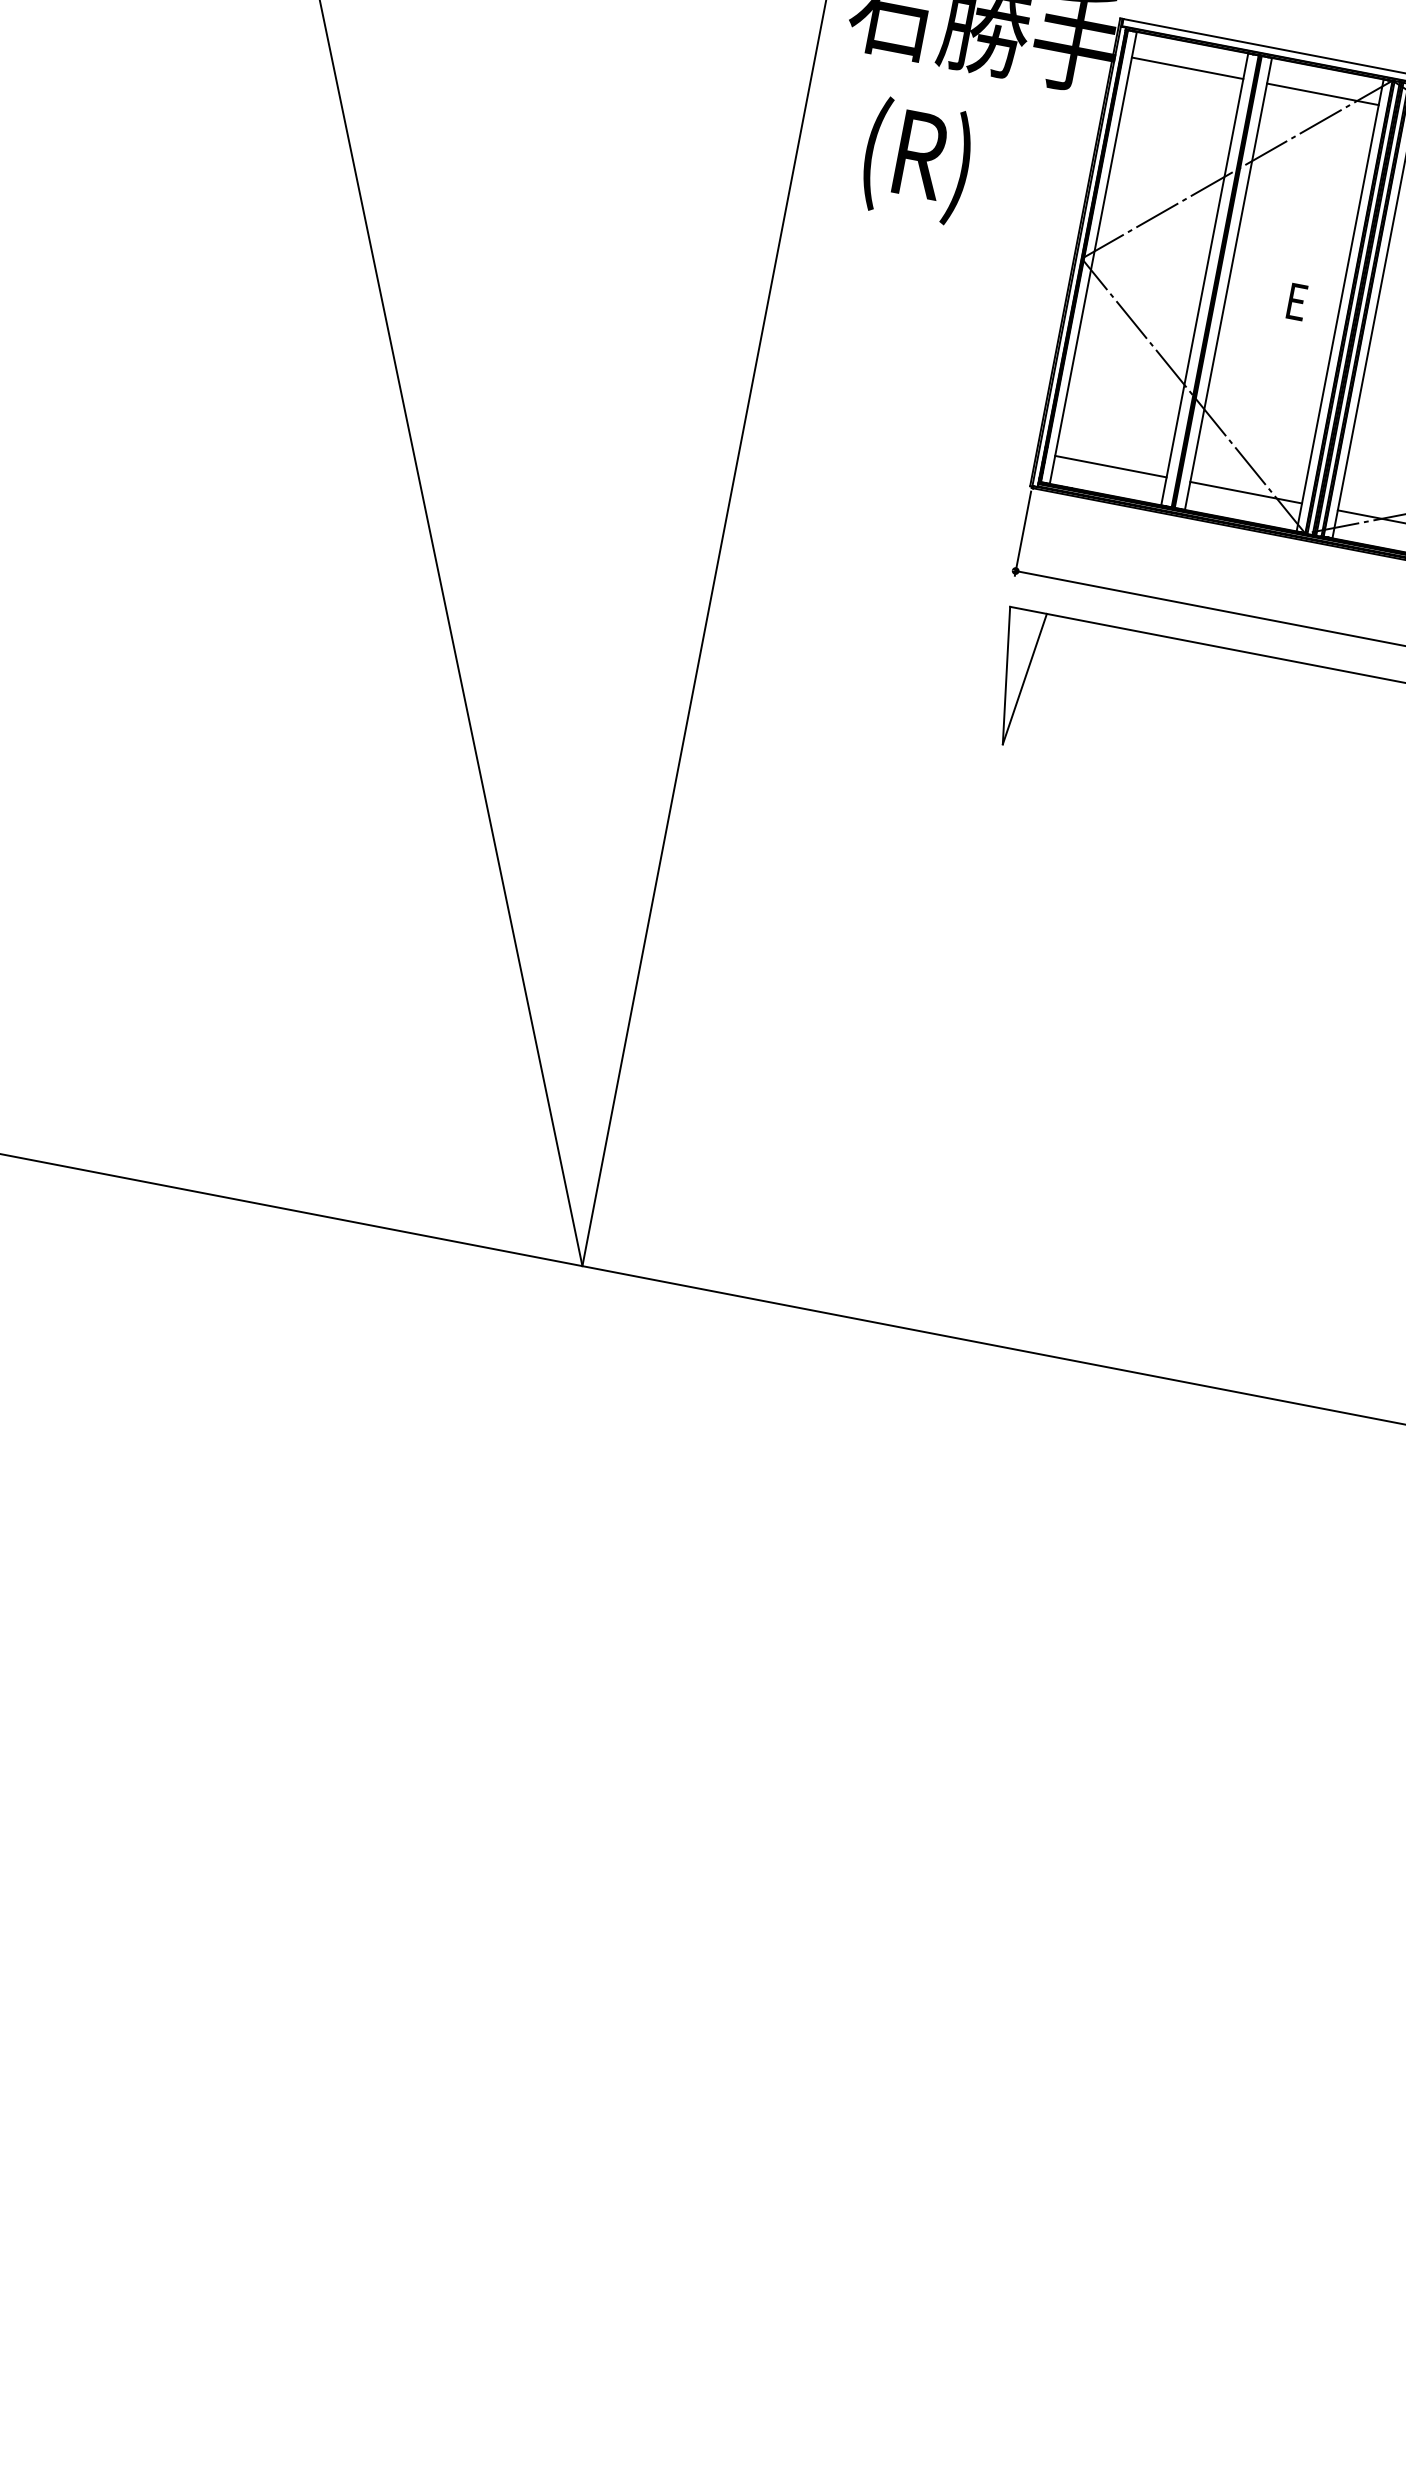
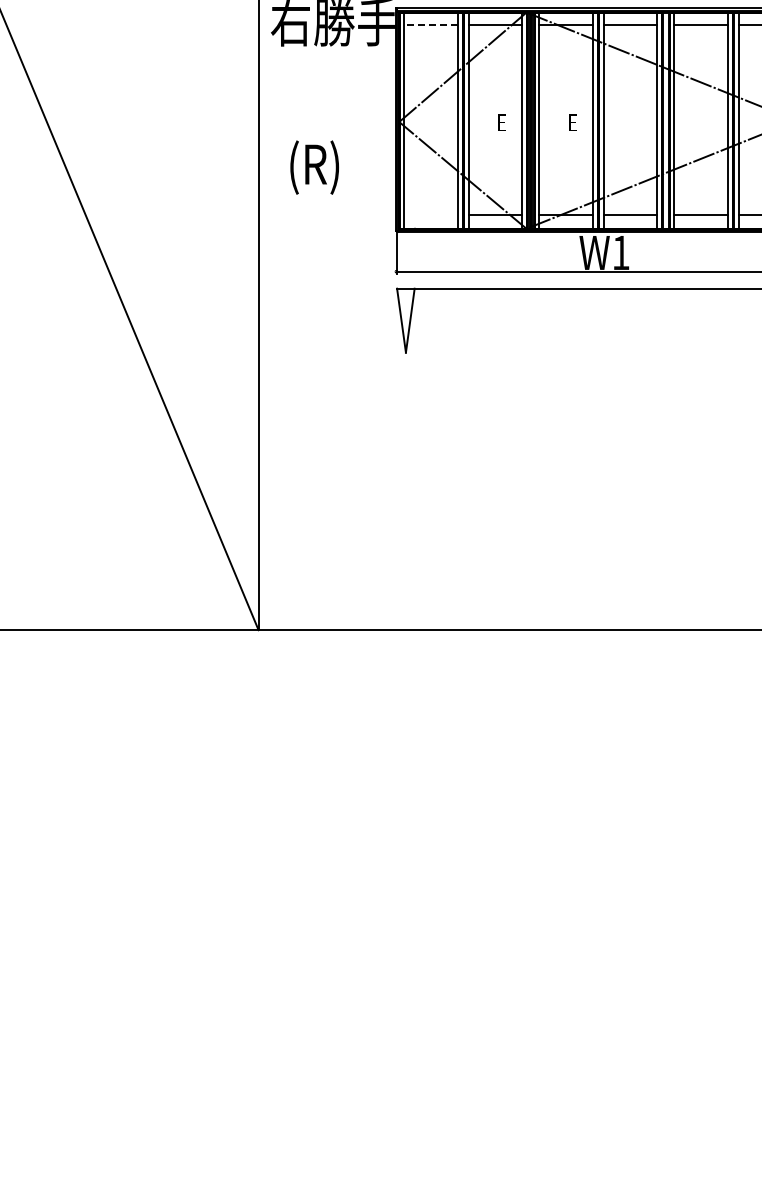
line: (1188, 67) -> (431, 24), solid -> dashed
text: (916, 160) -> (314, 167), moved
line: (1109, 467) -> (430, 215), removed

